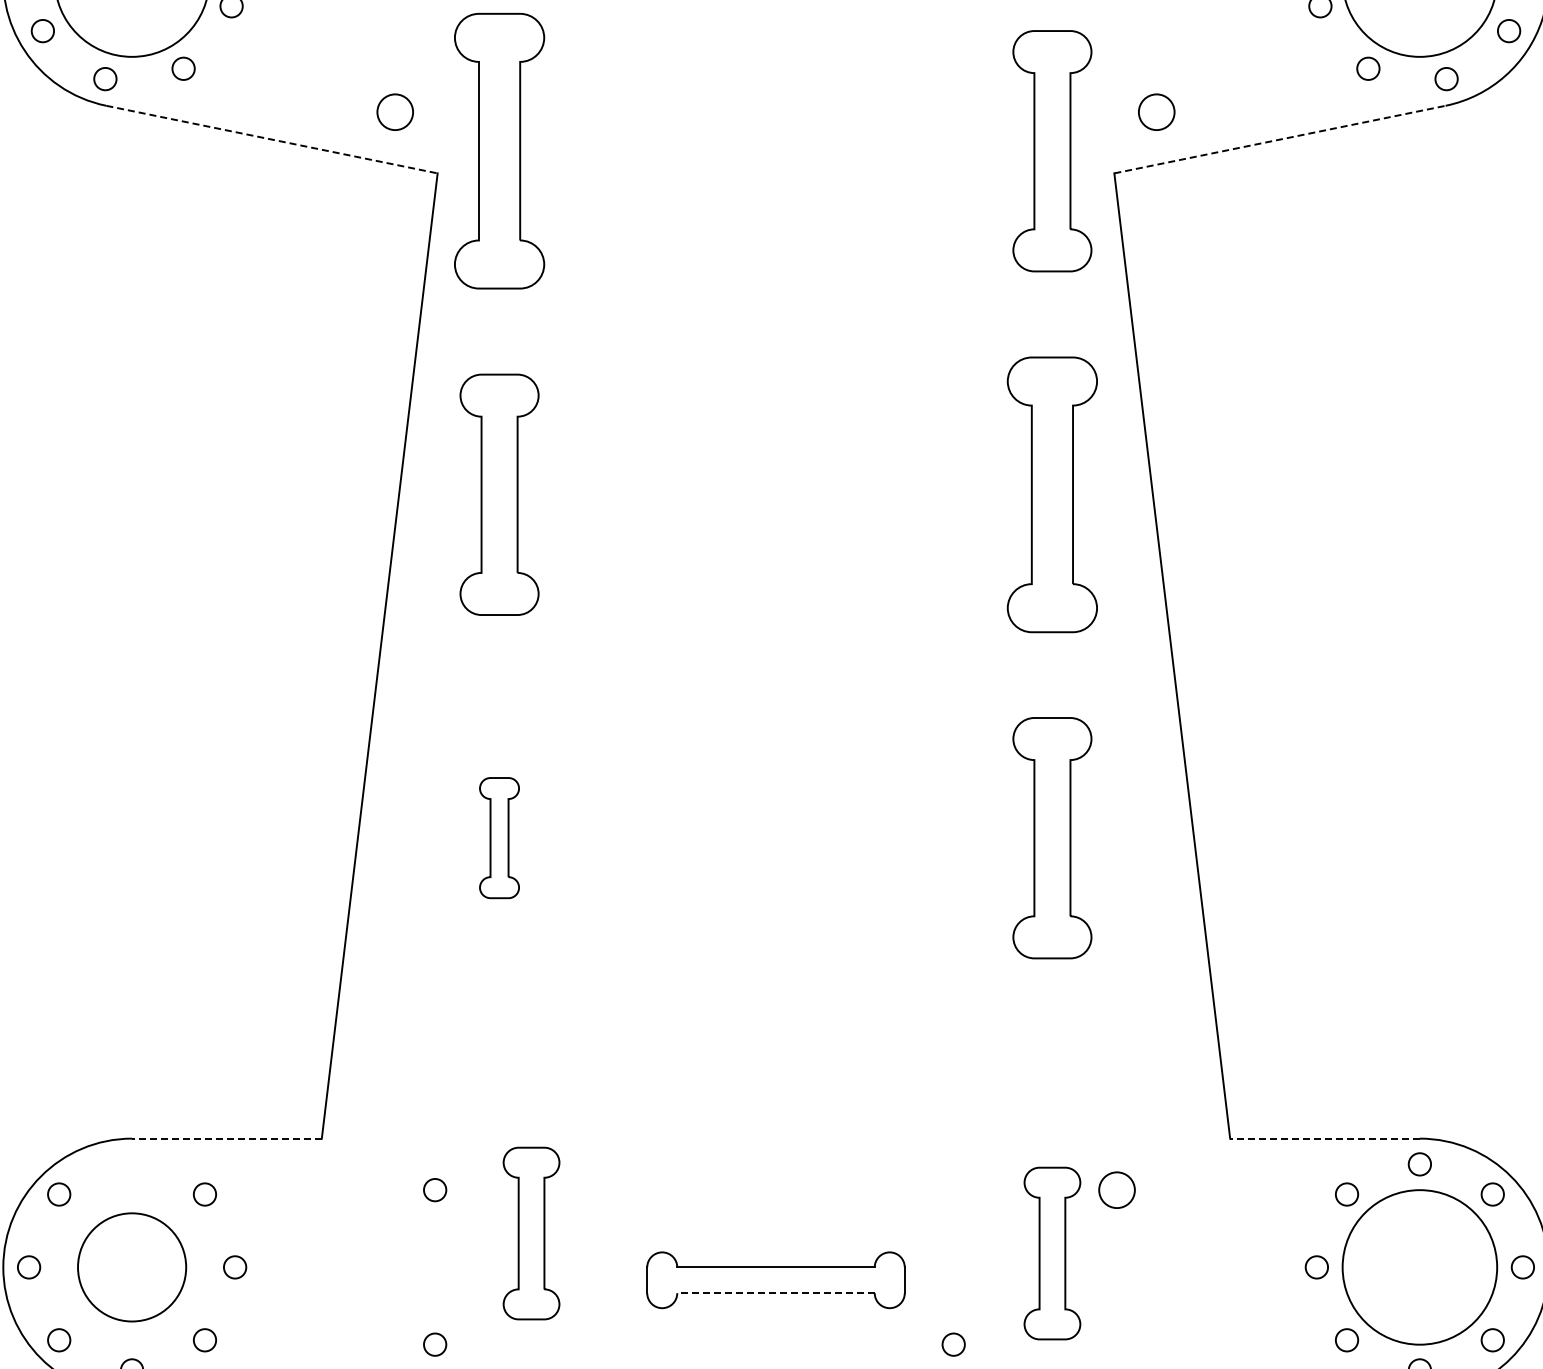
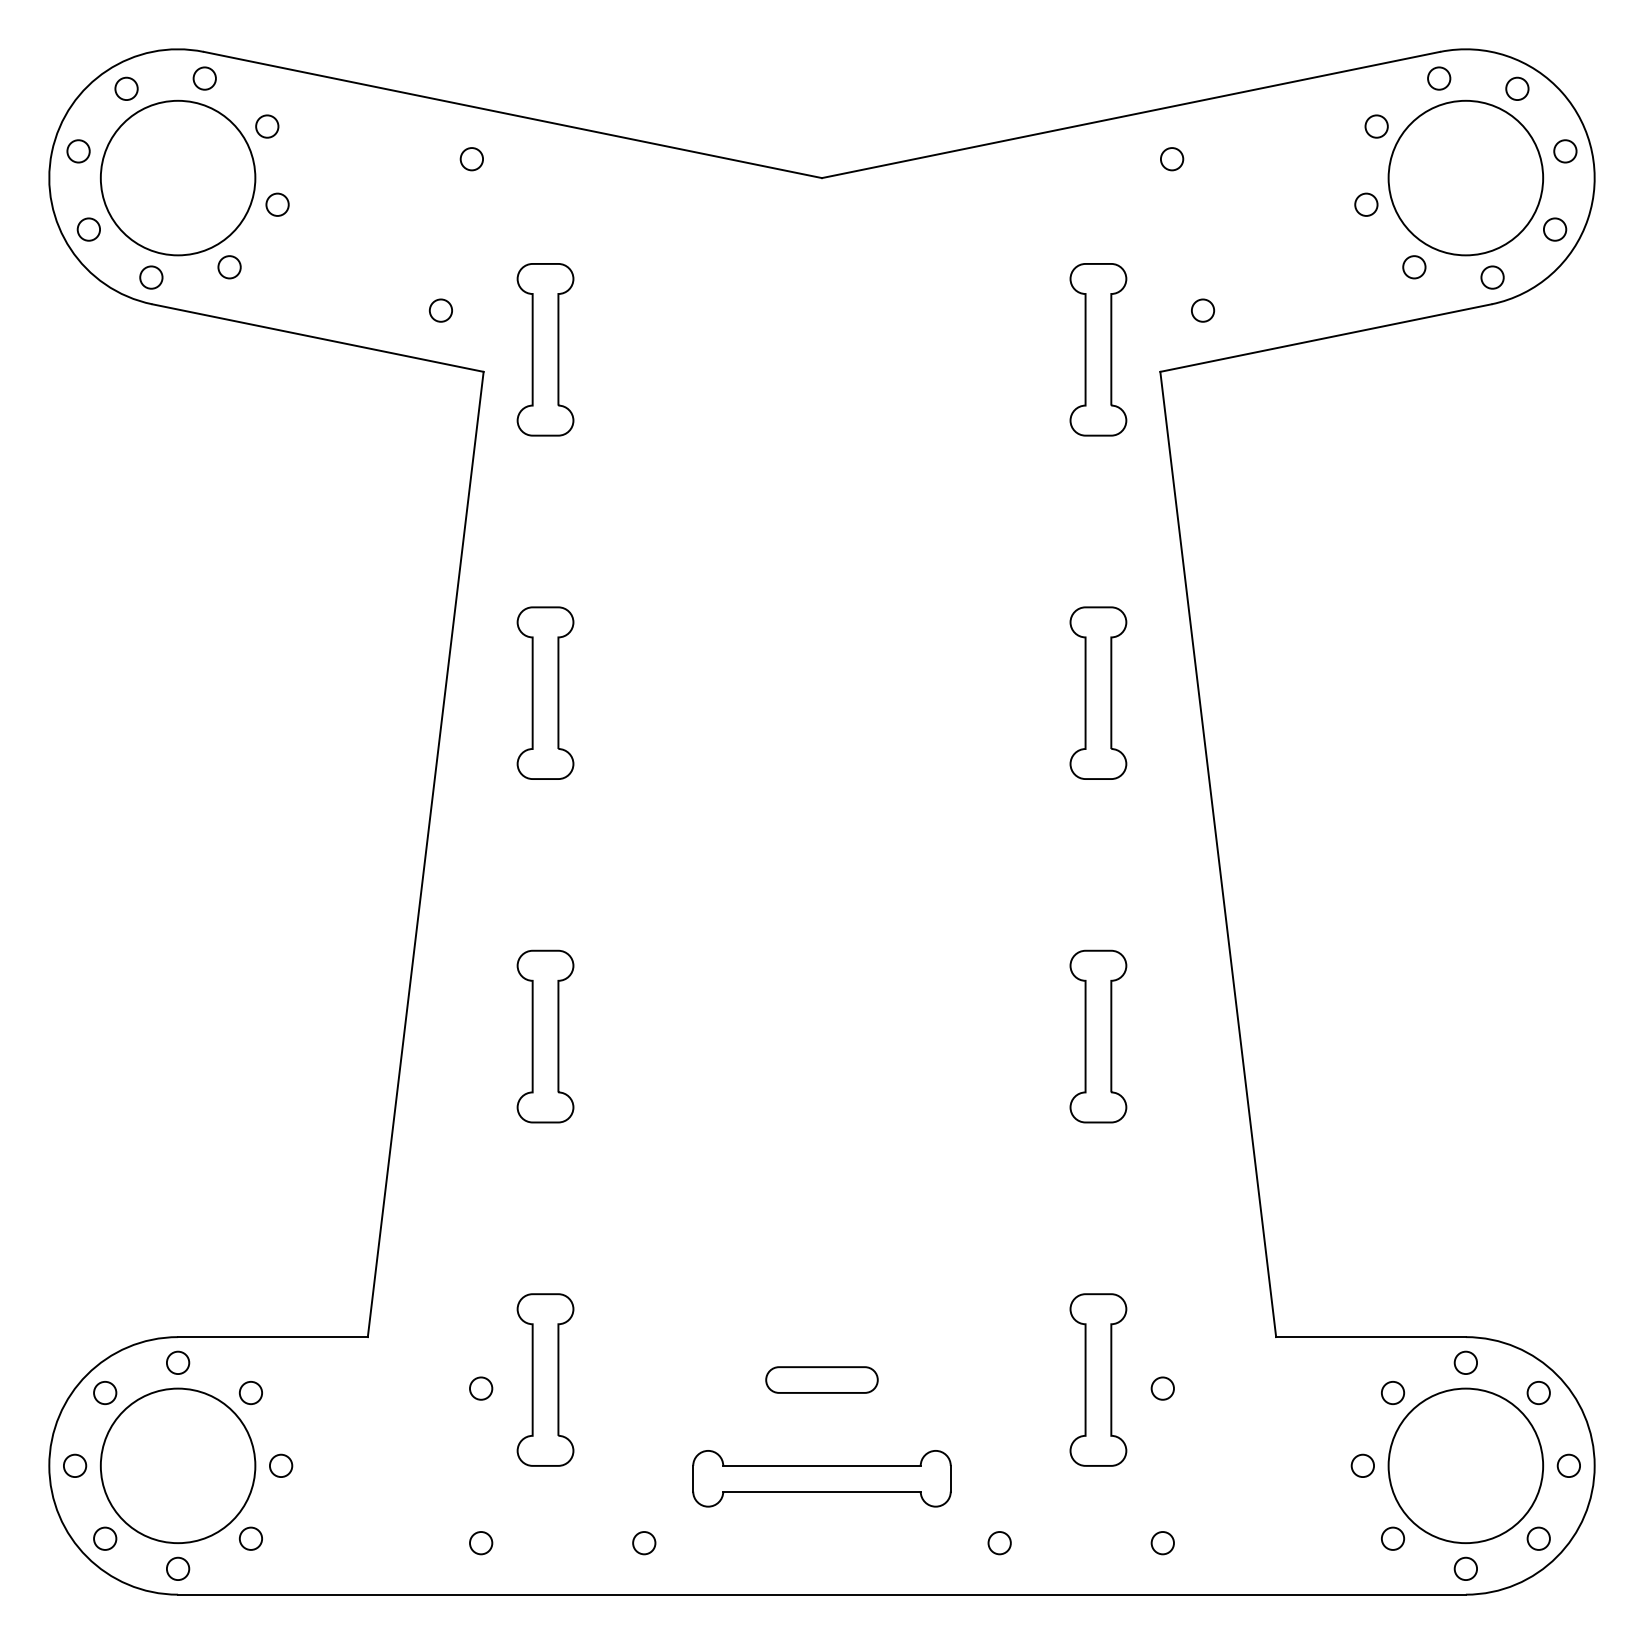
circle: (394, 112) -> (440, 310), size x0.62
circle: (1157, 112) -> (1203, 310), size x0.62
line: (1280, 139) -> (1326, 337), dashed -> solid
line: (272, 140) -> (318, 338), dashed -> solid
part: (499, 151) -> (545, 349), size x0.62
part: (1052, 151) -> (1098, 349), size x0.71
part: (499, 494) -> (545, 692), size x0.71
part: (1052, 494) -> (1098, 692), size x0.62
part: (499, 838) -> (545, 1036), size x1.43
part: (1052, 838) -> (1098, 1036), size x0.71
line: (226, 1139) -> (272, 1337), dashed -> solid
line: (1325, 1139) -> (1371, 1337), dashed -> solid
circle: (132, 1164) -> (178, 1362), added
part: (775, 1181) -> (821, 1379), added
circle: (1116, 1190) -> (1162, 1388), size x0.62
part: (531, 1233) -> (545, 1379), moved
part: (1052, 1253) -> (1098, 1379), moved
circle: (131, 1267) -> (177, 1465), size x1.43
line: (775, 1293) -> (821, 1491), dashed -> solid
circle: (598, 1345) -> (644, 1543), added
circle: (1116, 1345) -> (1162, 1543), added

